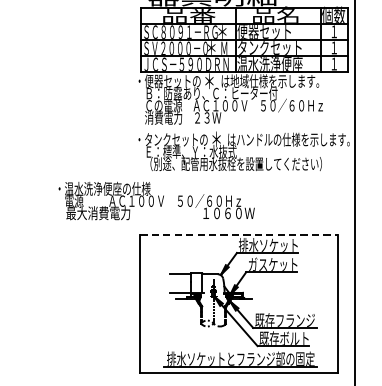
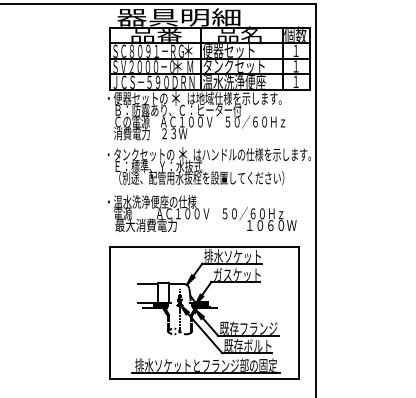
text: (156, 200) -> (202, 213), moved
line: (239, 235) -> (204, 246), dashed -> solid

